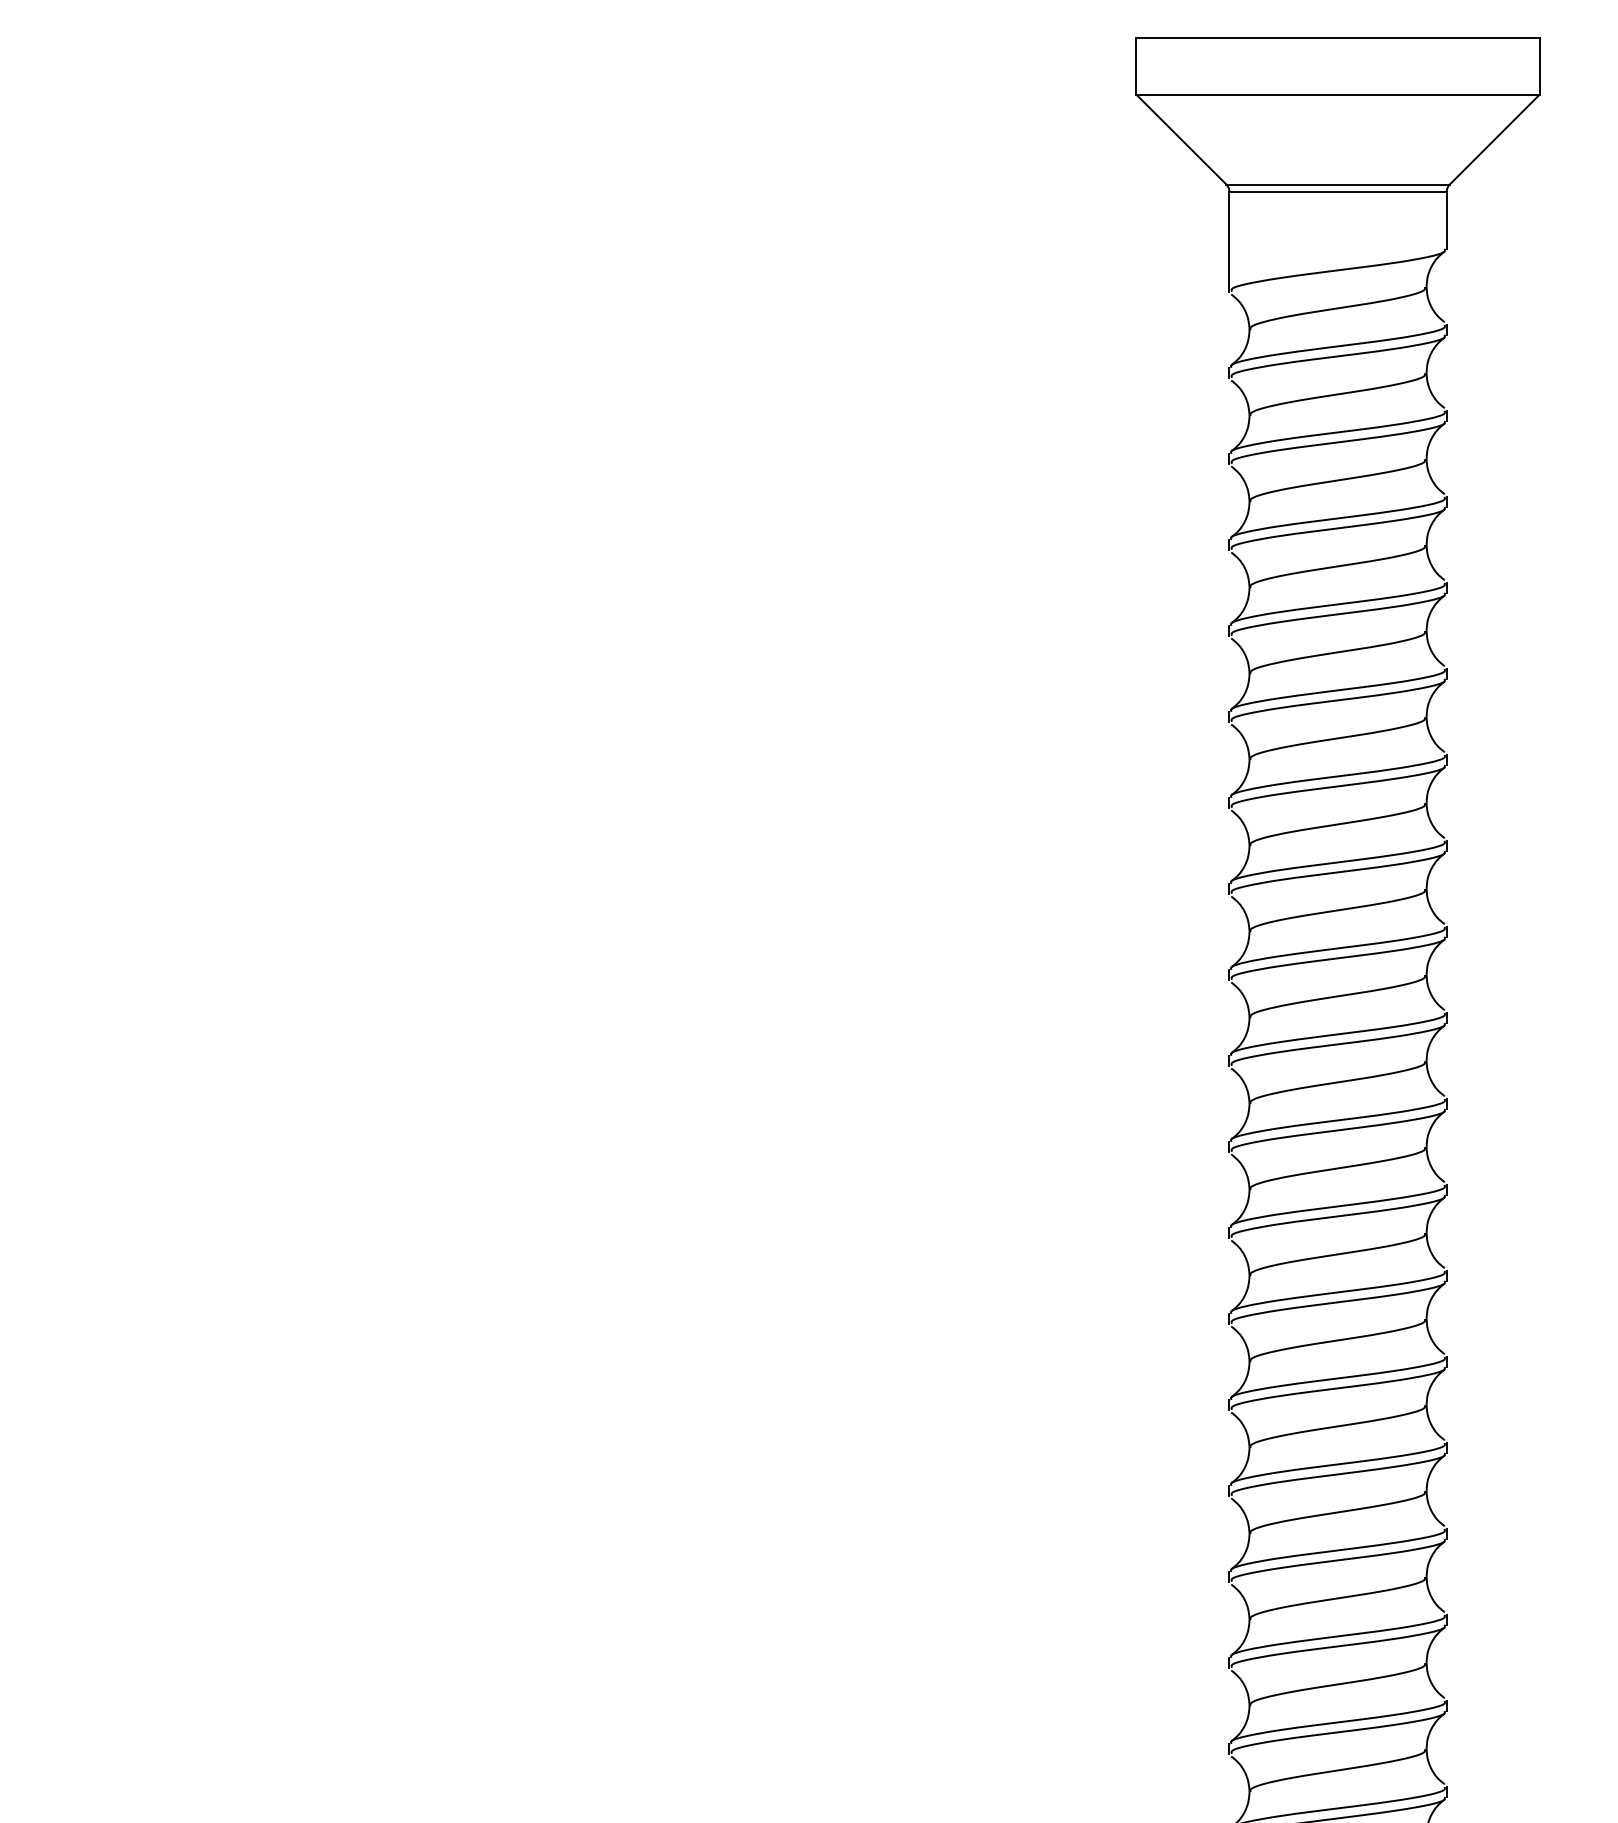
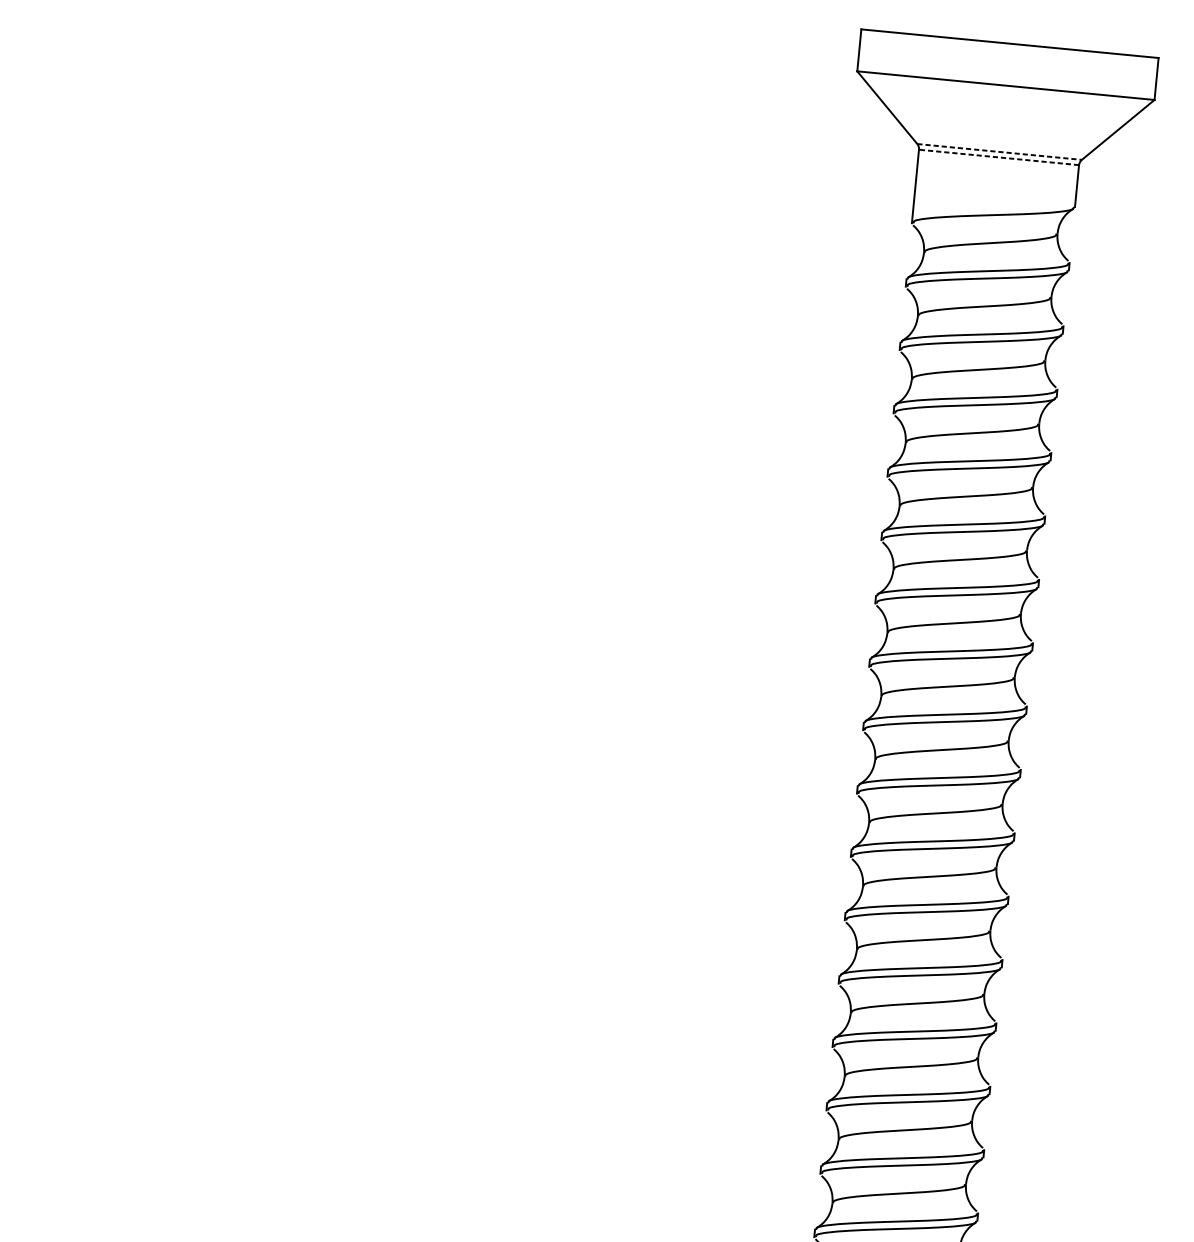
line: (1338, 184) -> (999, 151), solid -> dashed
line: (1338, 192) -> (999, 157), solid -> dashed

